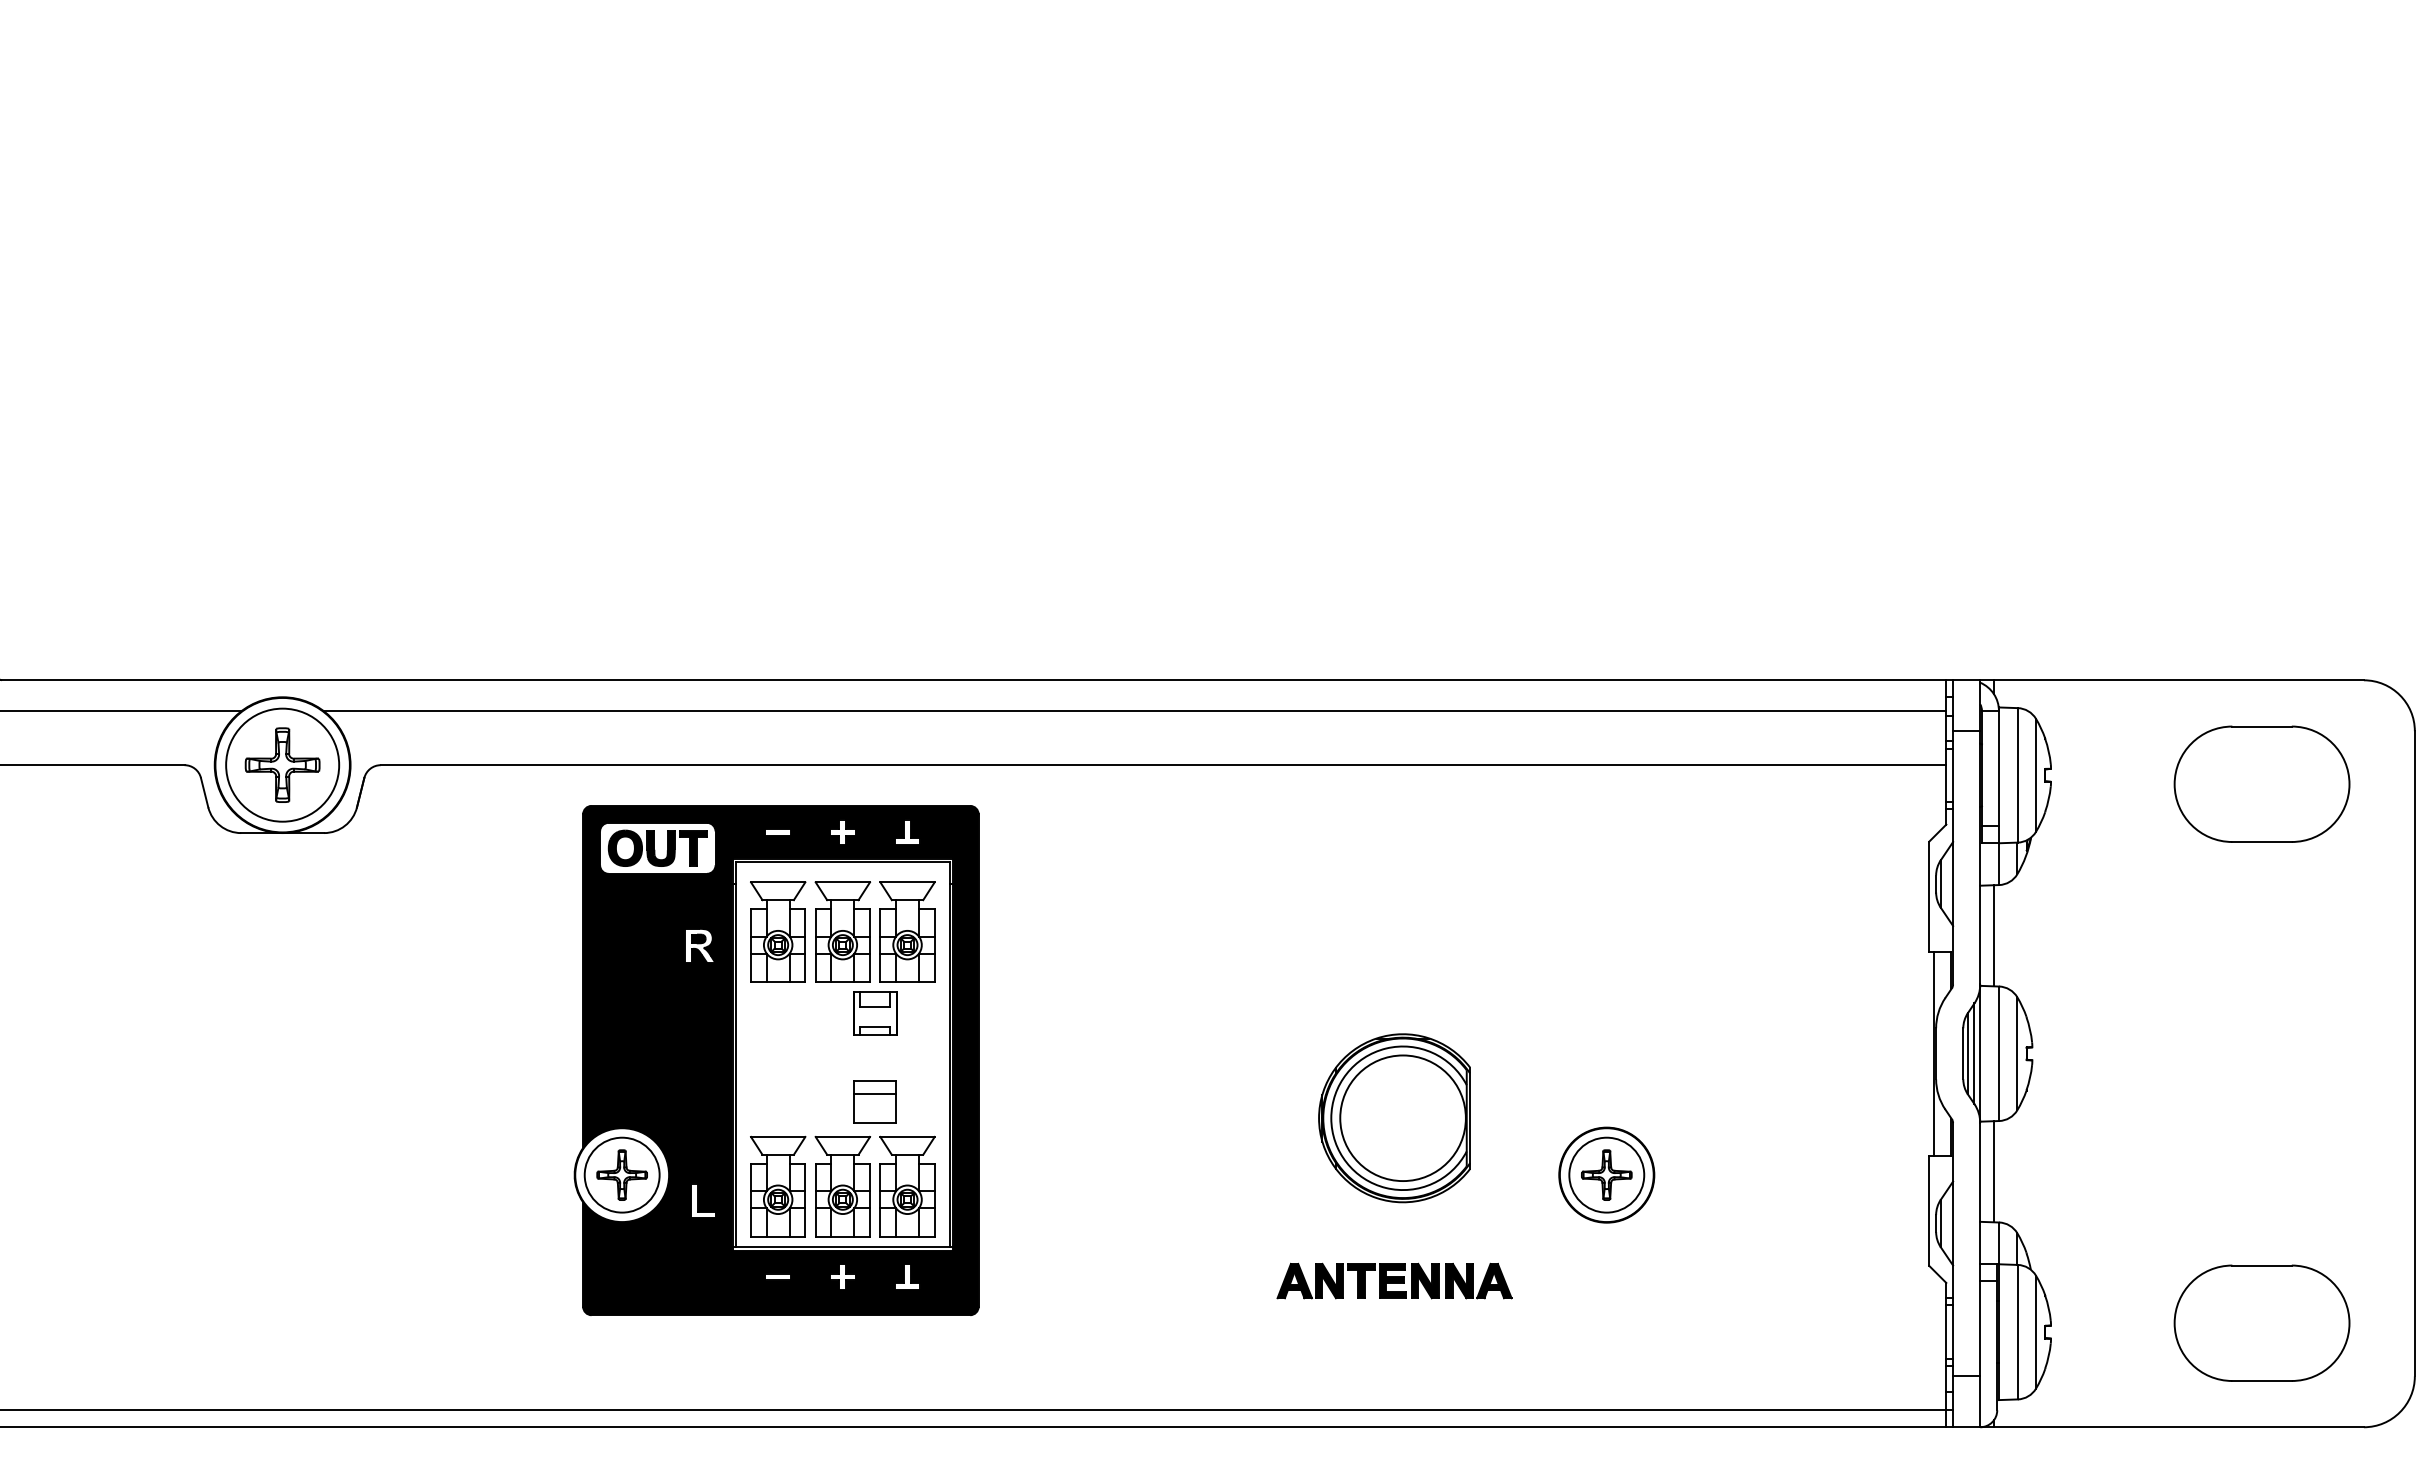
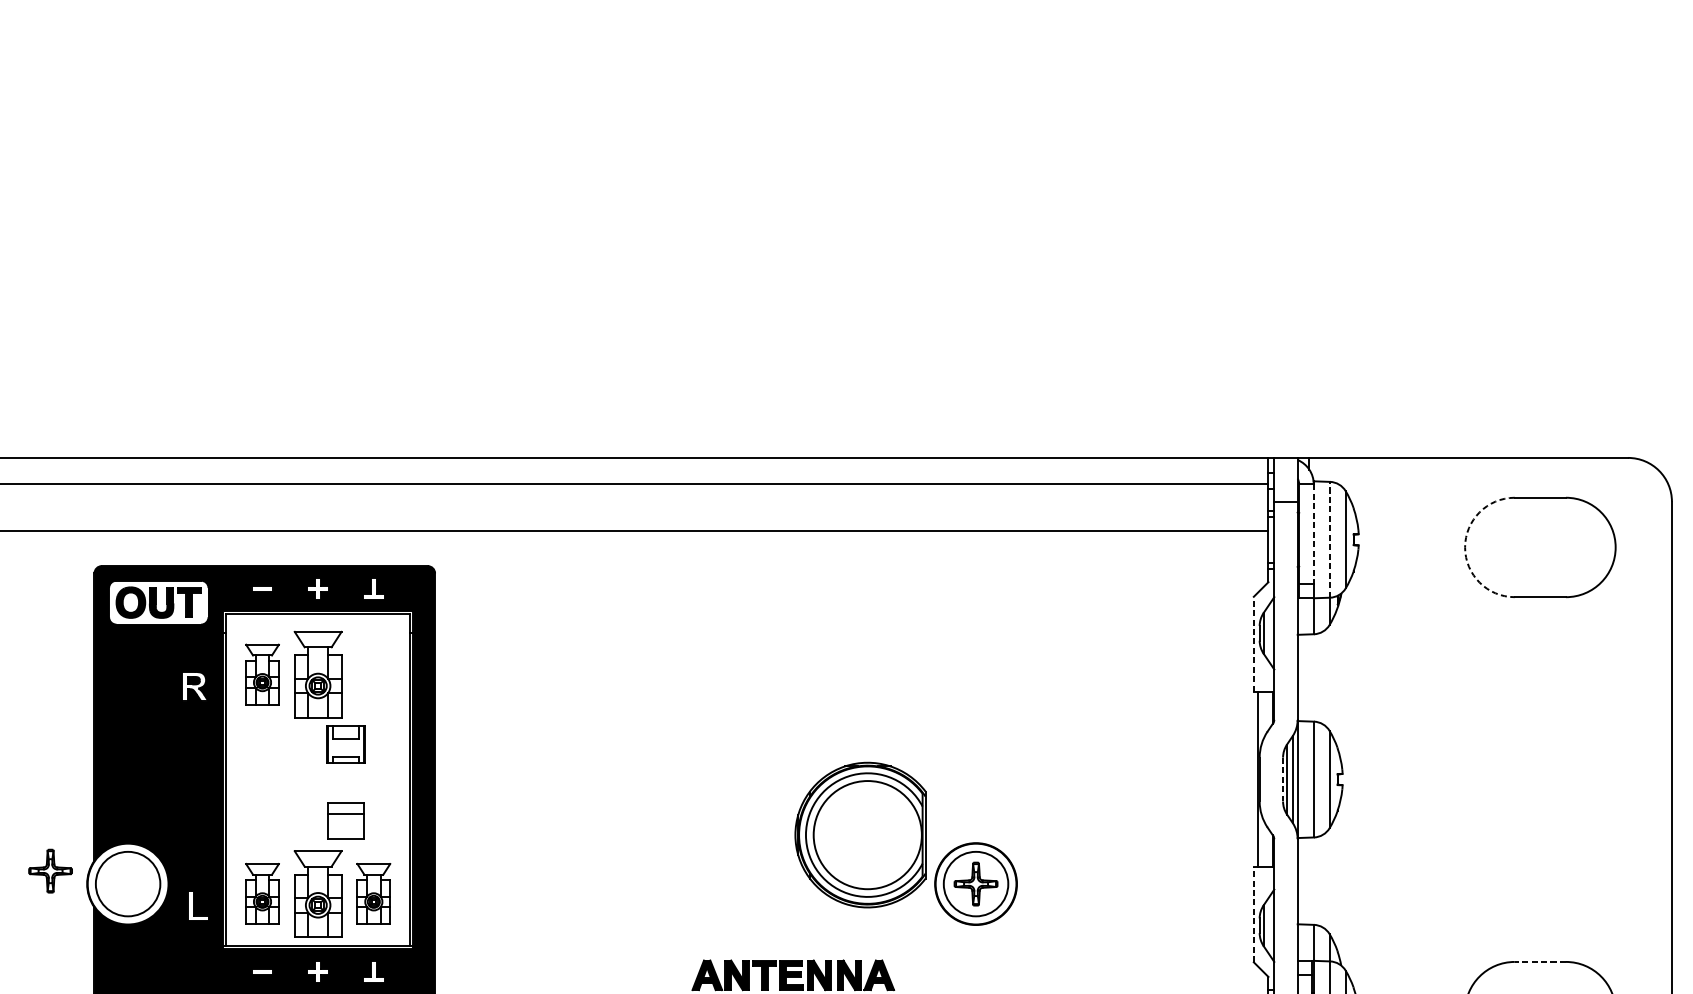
line: (1998, 768) -> (1313, 533), solid -> dashed
line: (2017, 774) -> (1329, 539), solid -> dashed
arc: (2174, 784) -> (1464, 547), solid -> dashed
line: (1929, 896) -> (1253, 644), solid -> dashed
part: (778, 931) -> (262, 674), size x0.7
part: (907, 931) -> (373, 674), removed
line: (1993, 935) -> (1309, 677), removed
line: (1963, 1054) -> (1283, 780), solid -> dashed
part: (1394, 1118) -> (860, 835), moved
line: (1993, 1171) -> (1309, 880), removed
part: (621, 1174) -> (50, 870), moved
part: (778, 1186) -> (262, 893), size x0.7
part: (907, 1186) -> (373, 893), size x0.7
line: (1929, 1210) -> (1253, 914), solid -> dashed
line: (2262, 1265) -> (1540, 961), solid -> dashed

